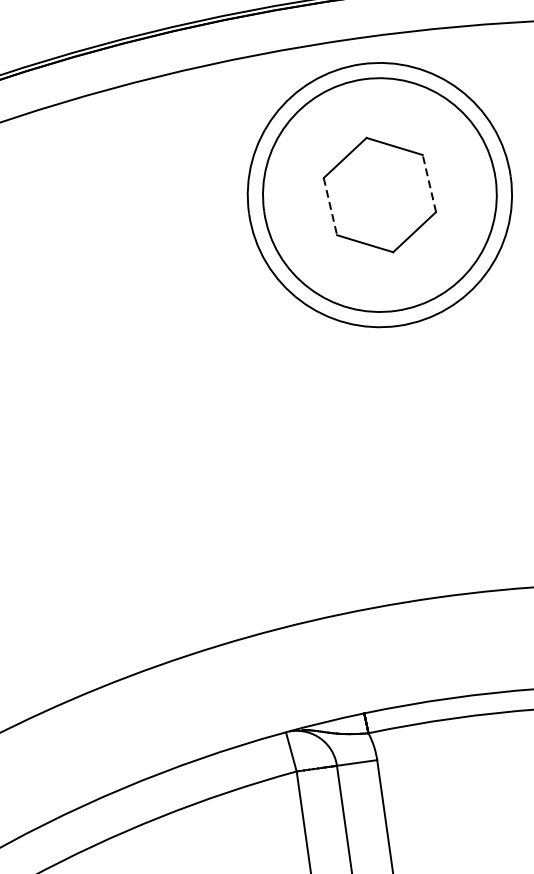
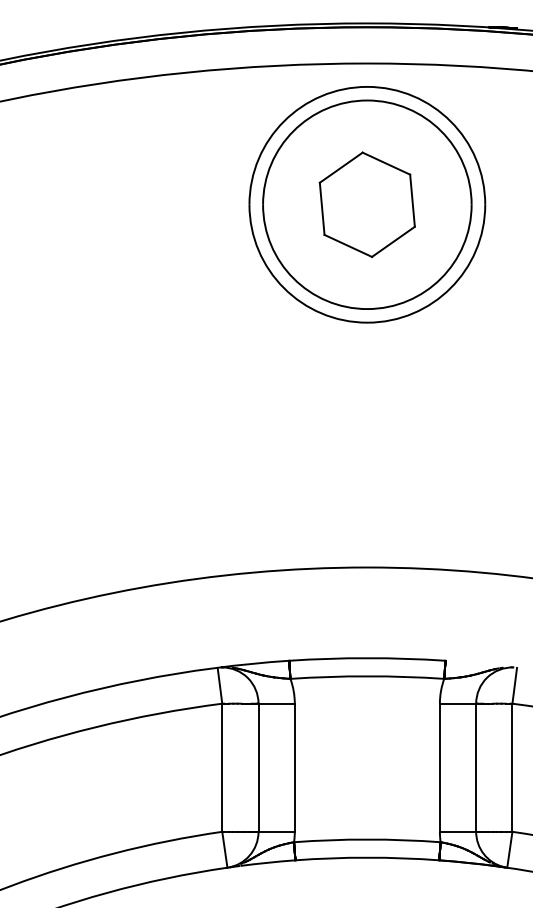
line: (429, 183) -> (412, 200), dashed -> solid
line: (330, 207) -> (322, 209), dashed -> solid

